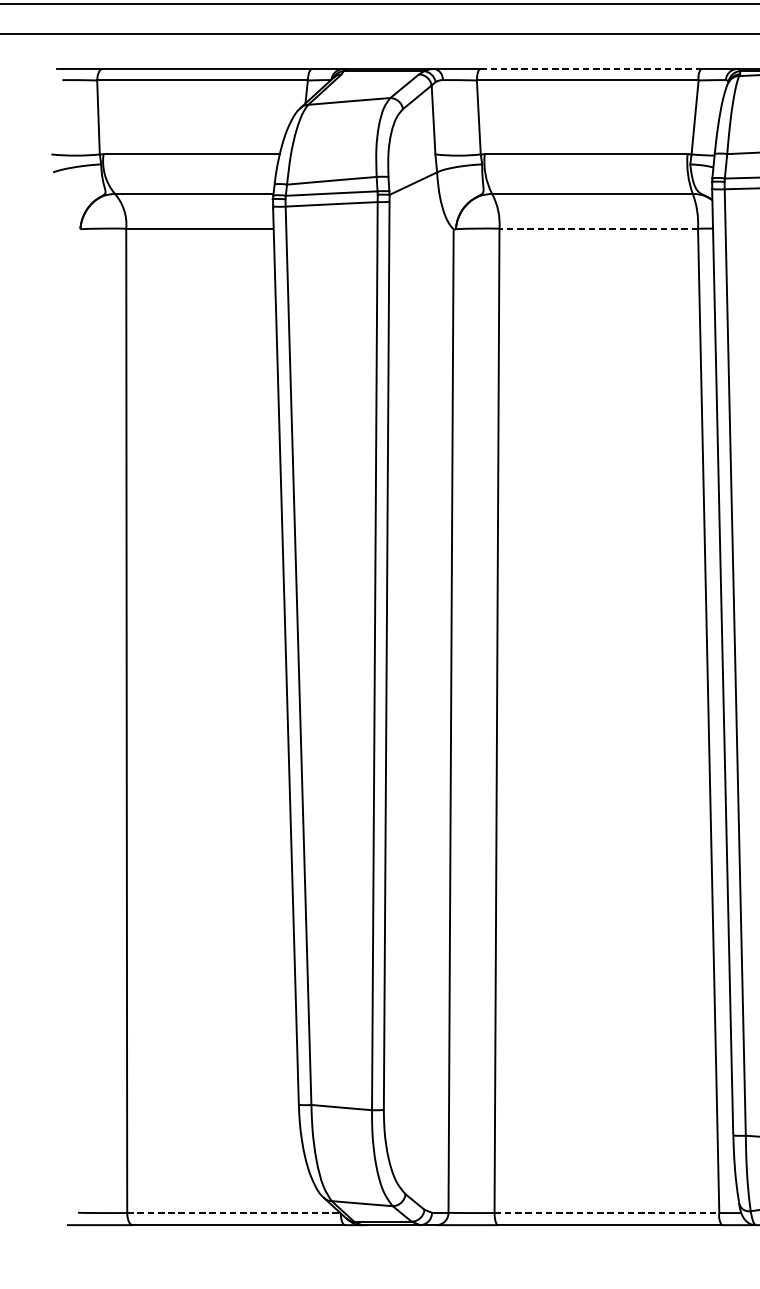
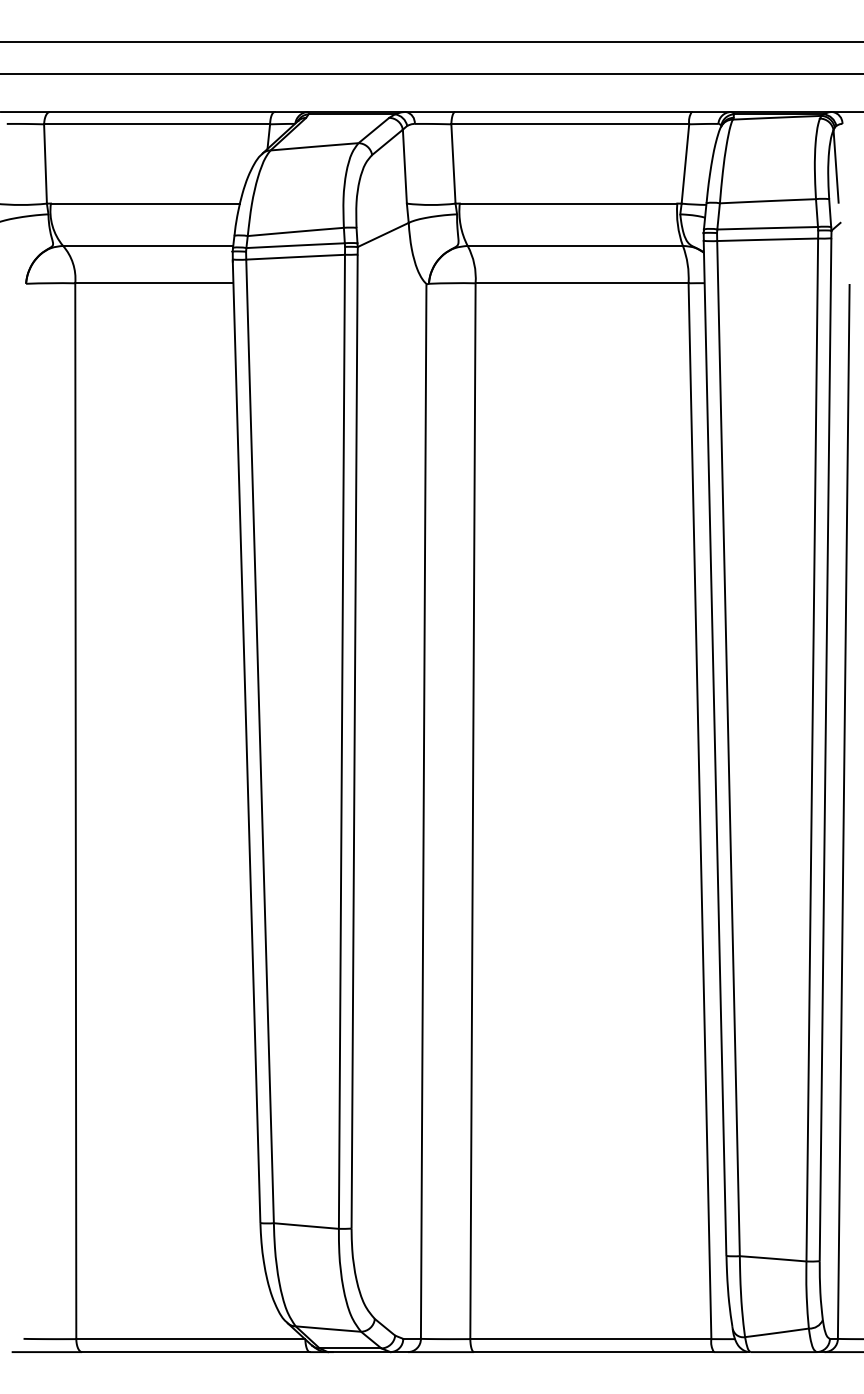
line: (590, 69) -> (573, 112), dashed -> solid
line: (598, 228) -> (581, 283), dashed -> solid
line: (233, 1213) -> (190, 1339), dashed -> solid
line: (606, 1213) -> (590, 1339), dashed -> solid

